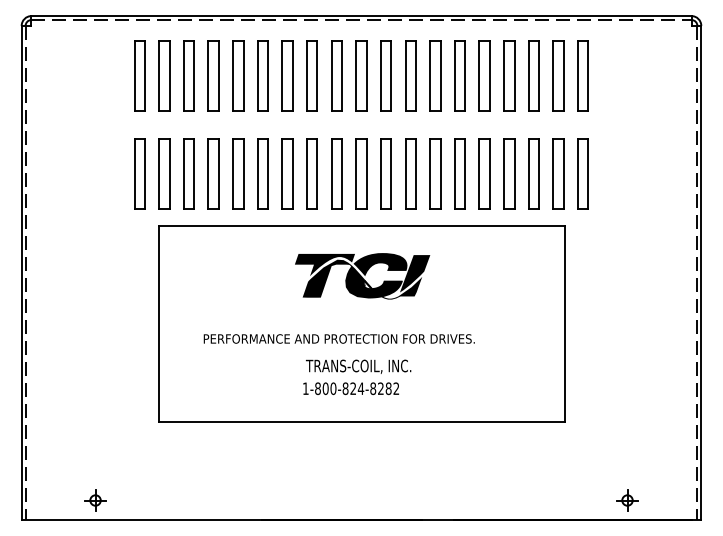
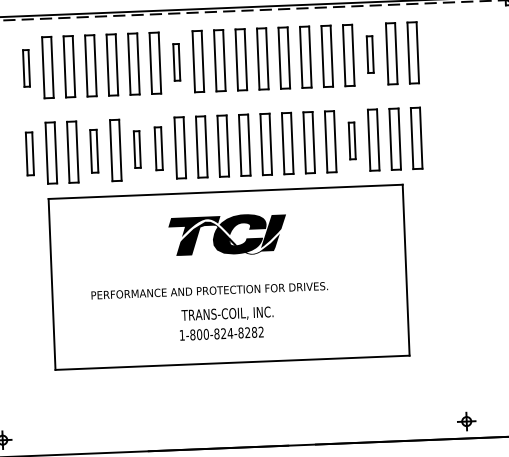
part: (139, 75) -> (26, 67), size x0.6
part: (311, 75) -> (176, 61), size x0.6
part: (533, 75) -> (369, 54), size x0.6
part: (139, 173) -> (29, 153), size x0.7
part: (213, 173) -> (94, 150), size x0.7
part: (262, 173) -> (136, 149), size x0.6
part: (287, 173) -> (158, 148), size x0.7
part: (509, 173) -> (352, 140), size x0.6

